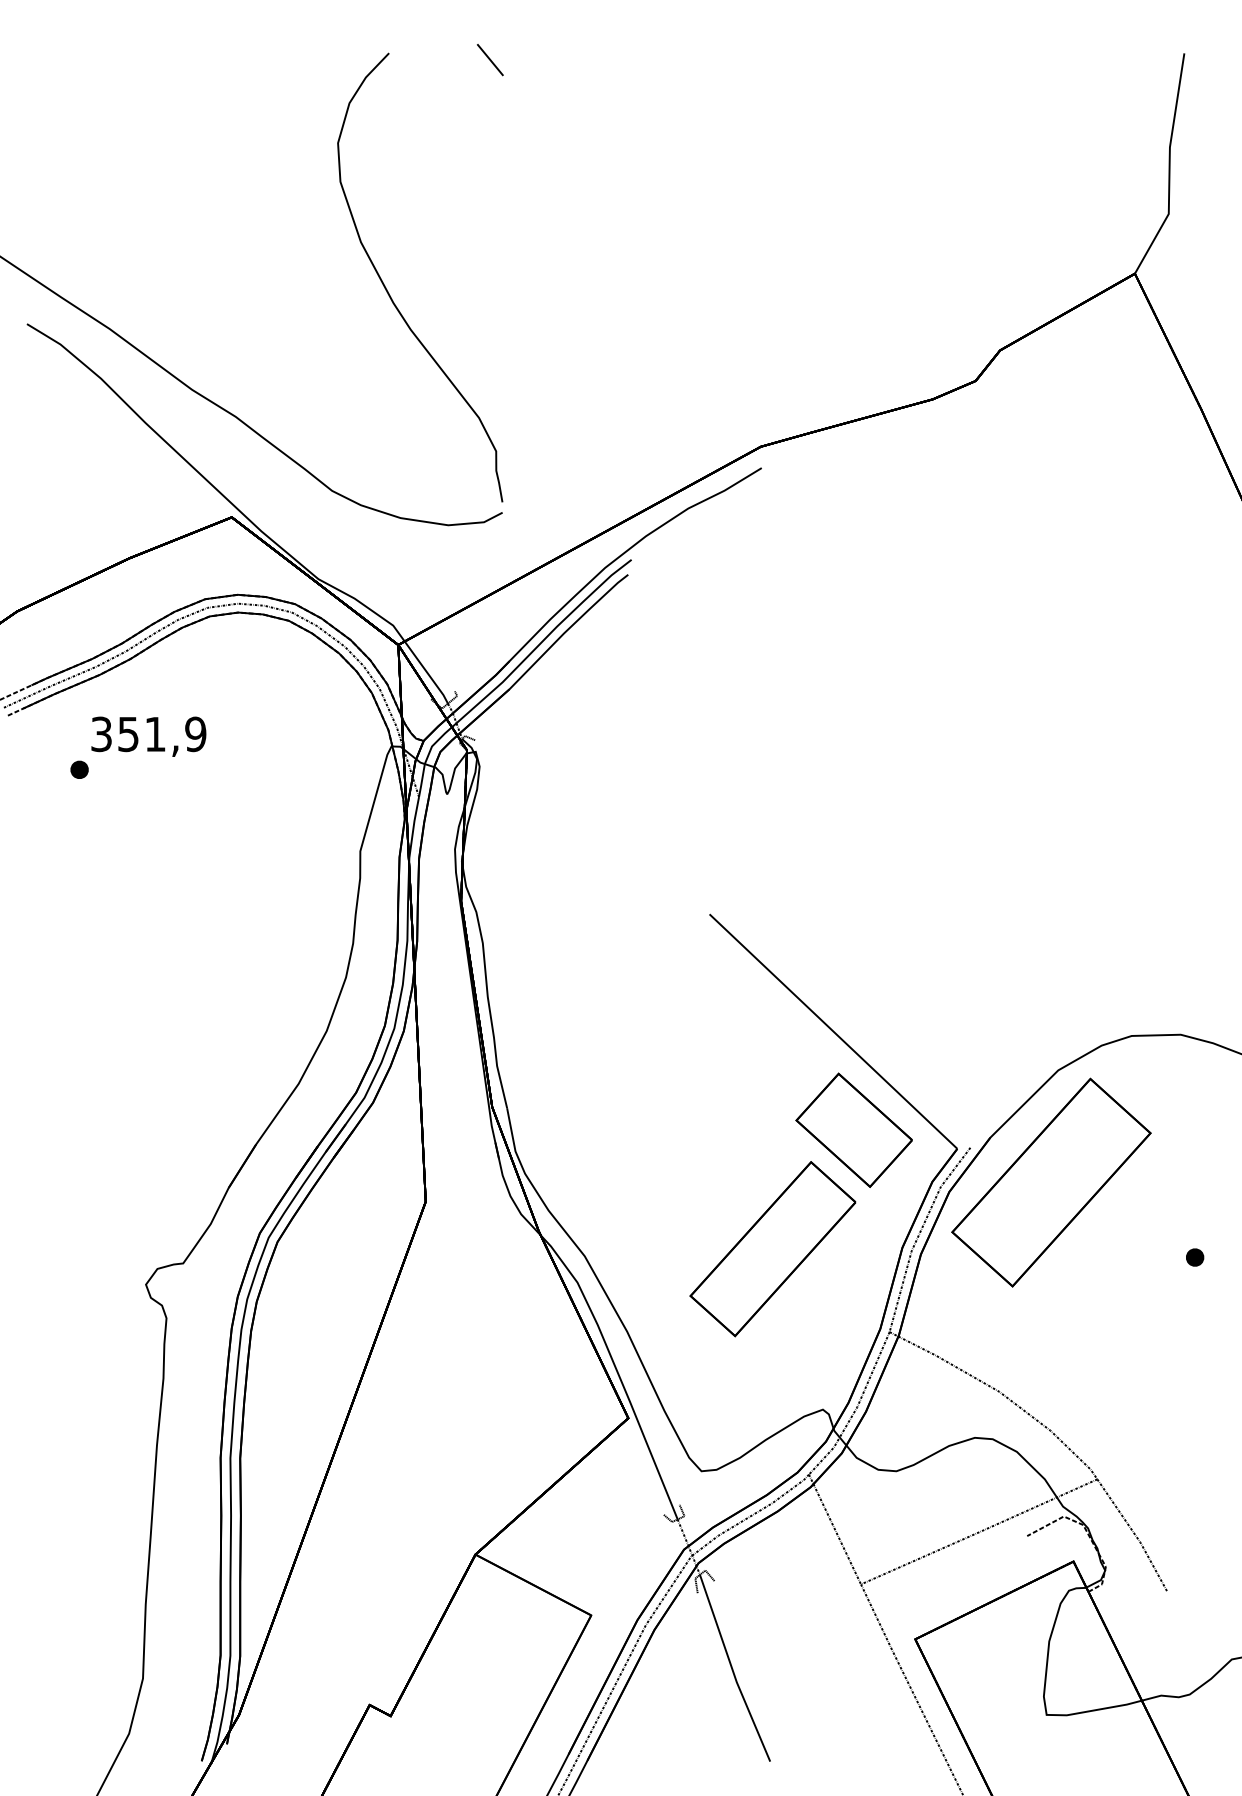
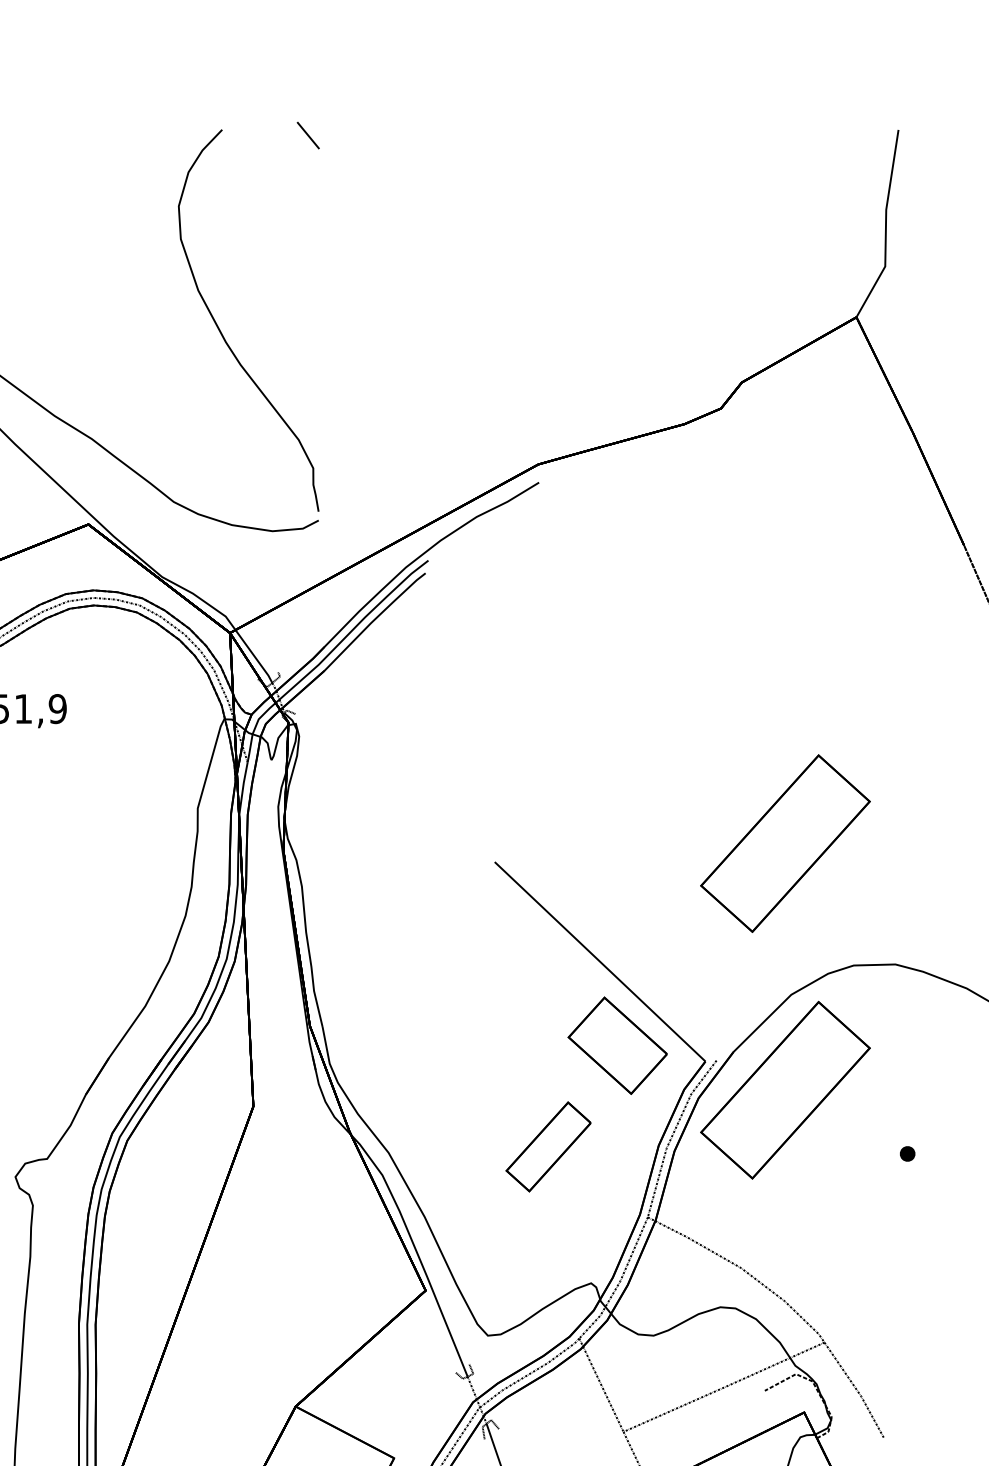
part: (1051, 892) -> (785, 843), added
part: (772, 1249) -> (548, 1147), size x0.6

